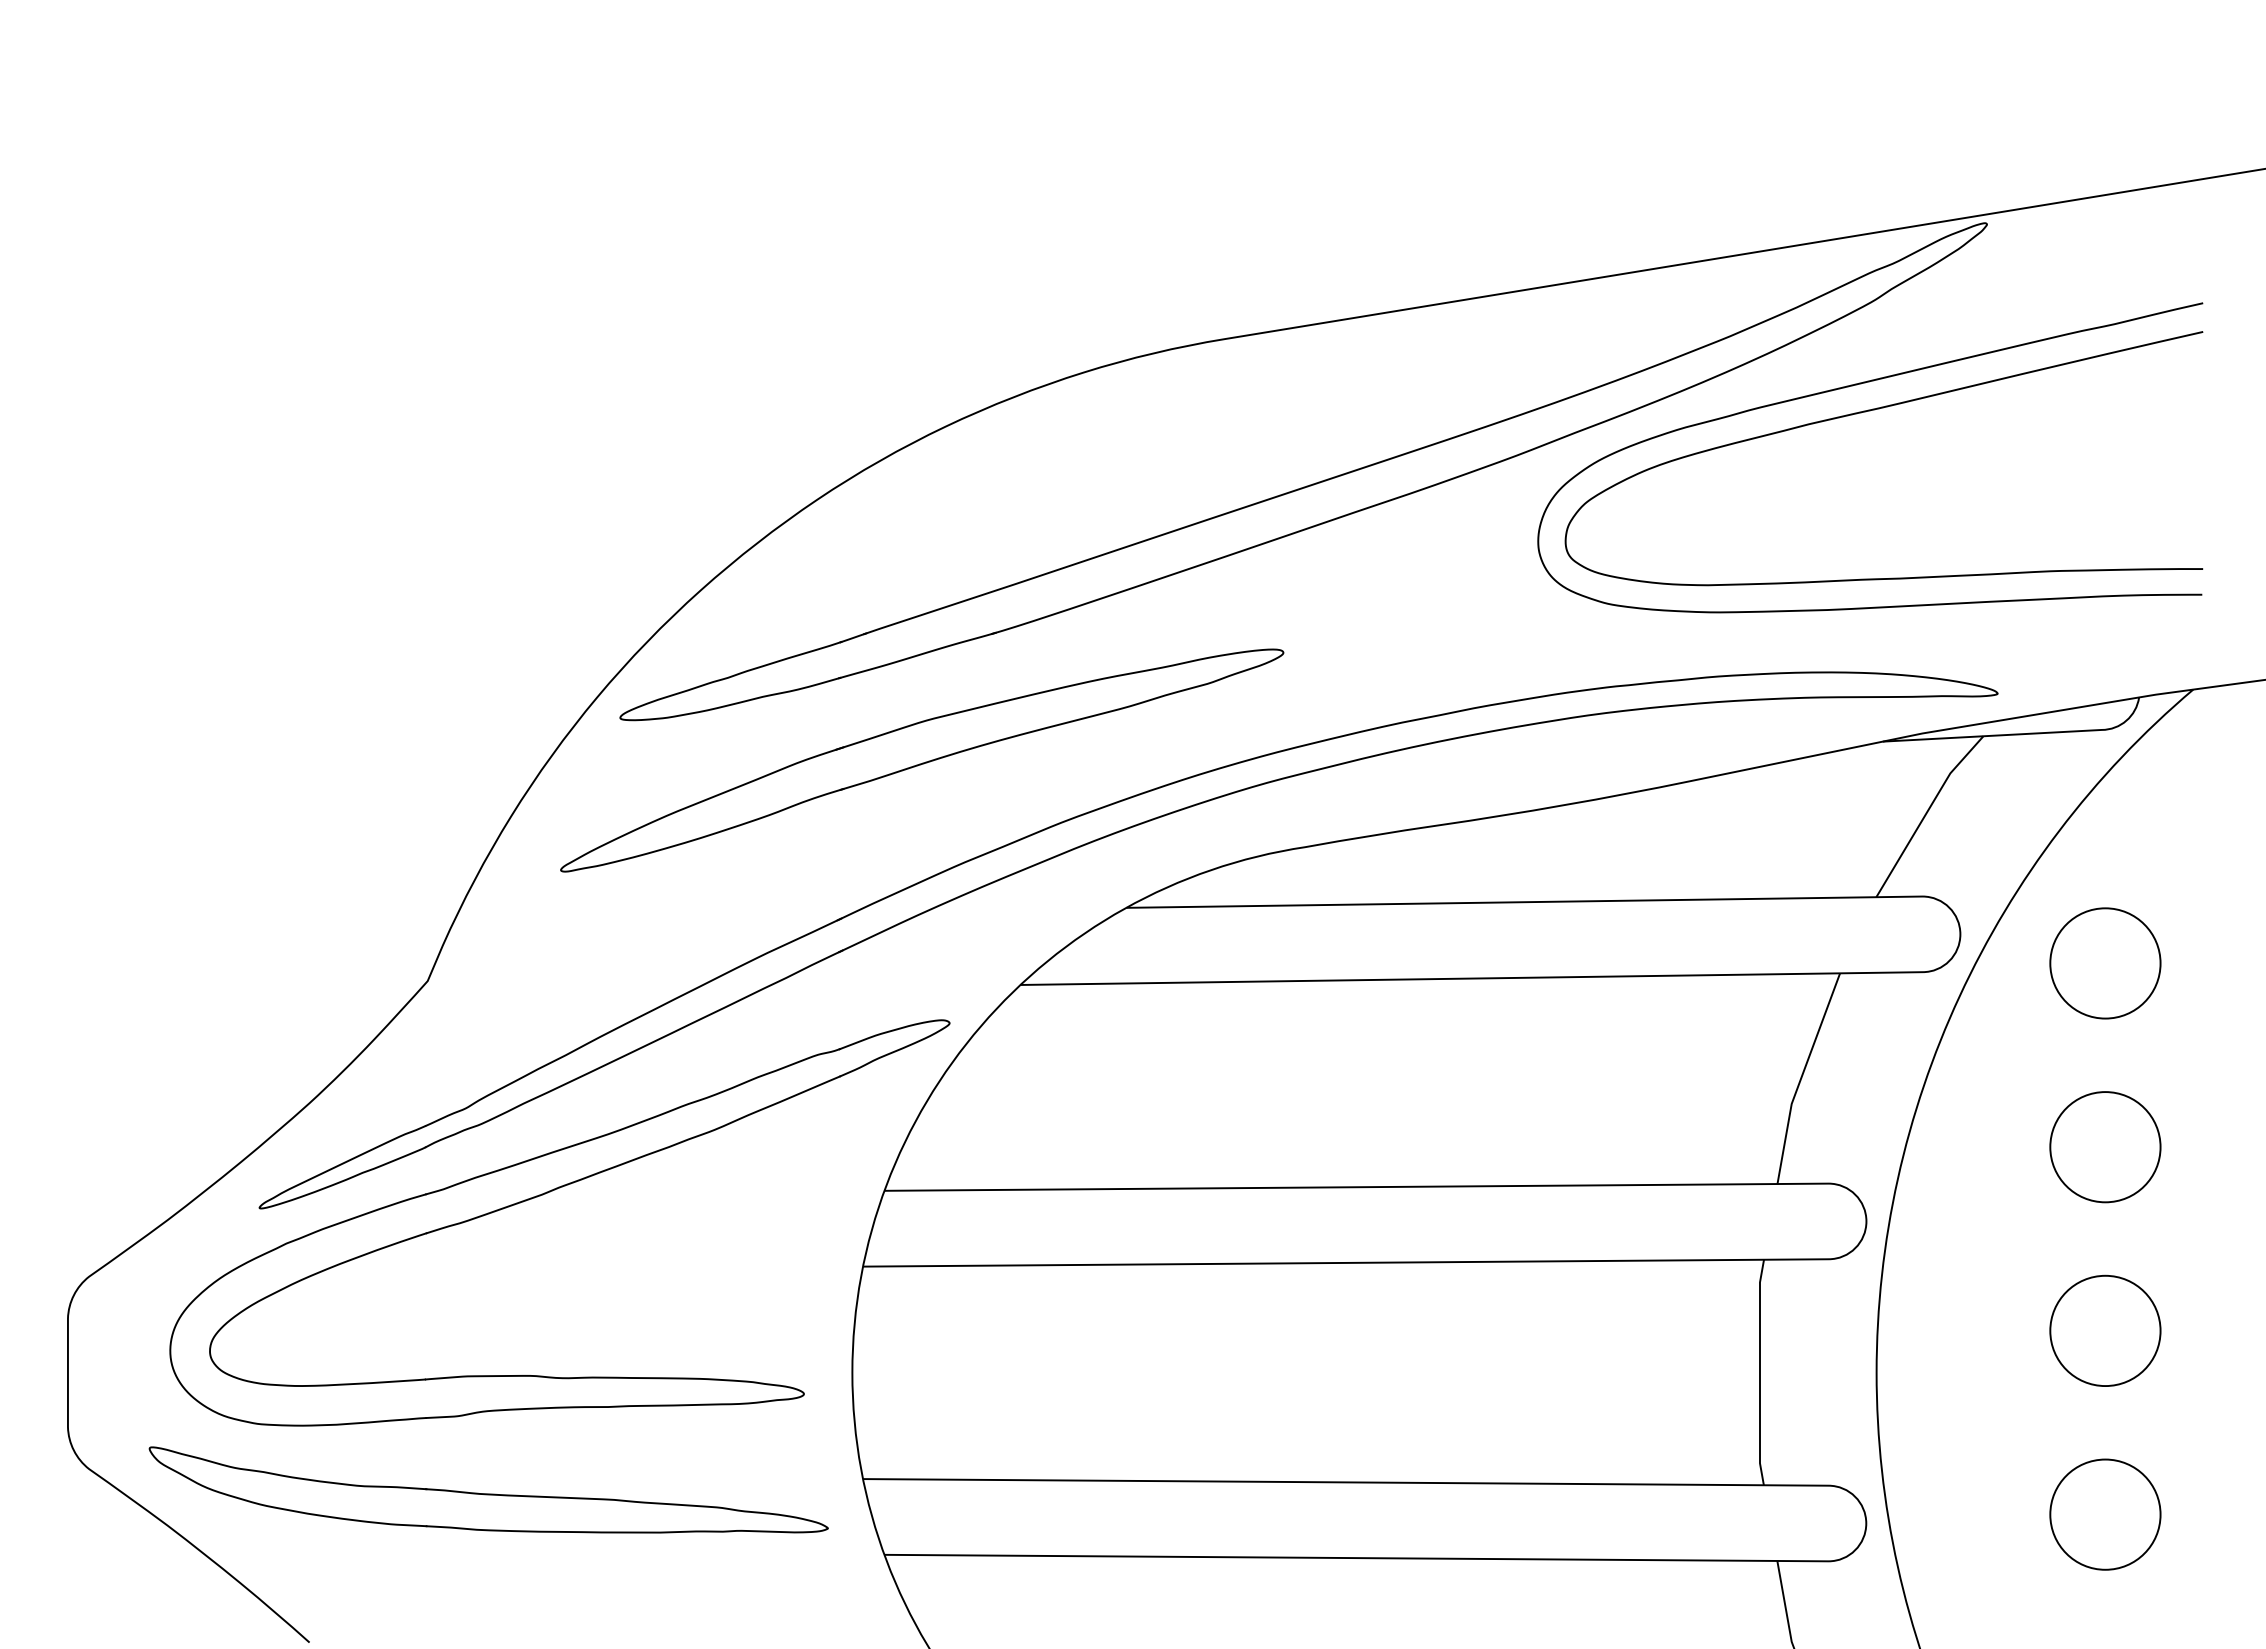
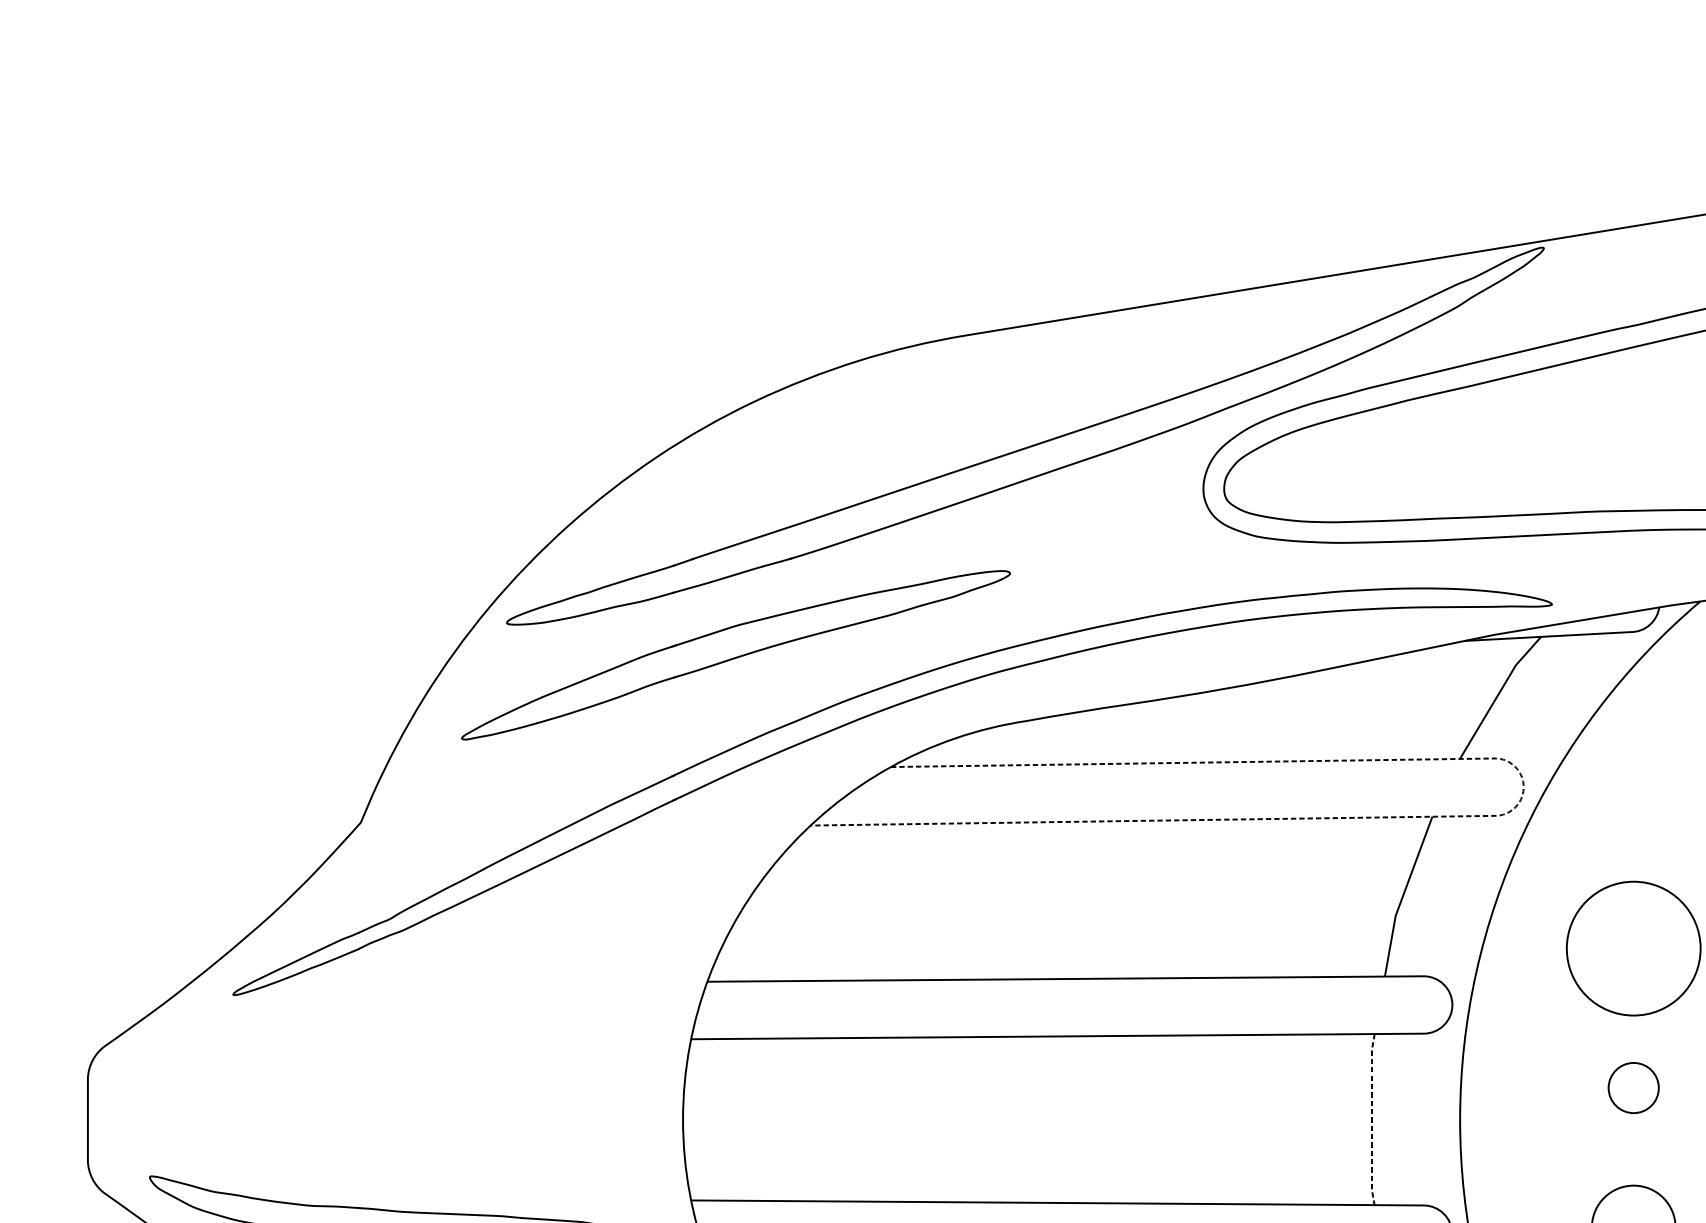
circle: (2105, 963) -> (1633, 809), removed
line: (1941, 967) -> (1509, 812), solid -> dashed
circle: (2105, 1147) -> (1633, 948), size x1.6
part: (545, 1194) -> (450, 984), removed
circle: (2105, 1330) -> (1633, 1087), size x0.6
line: (1759, 1372) -> (1371, 1119), solid -> dashed

